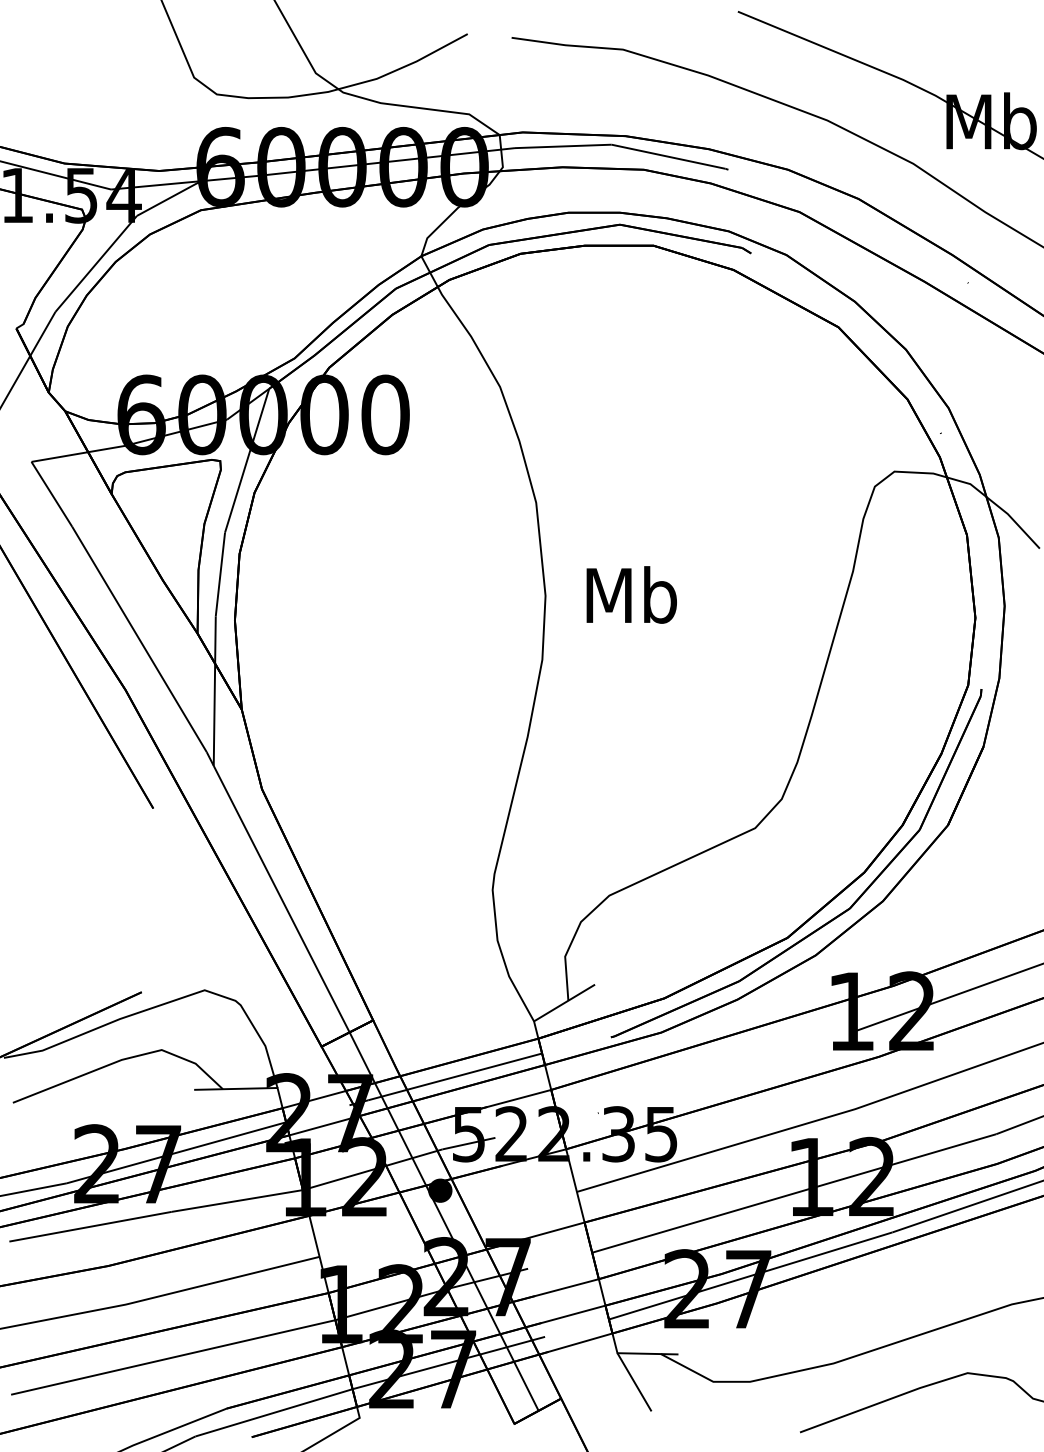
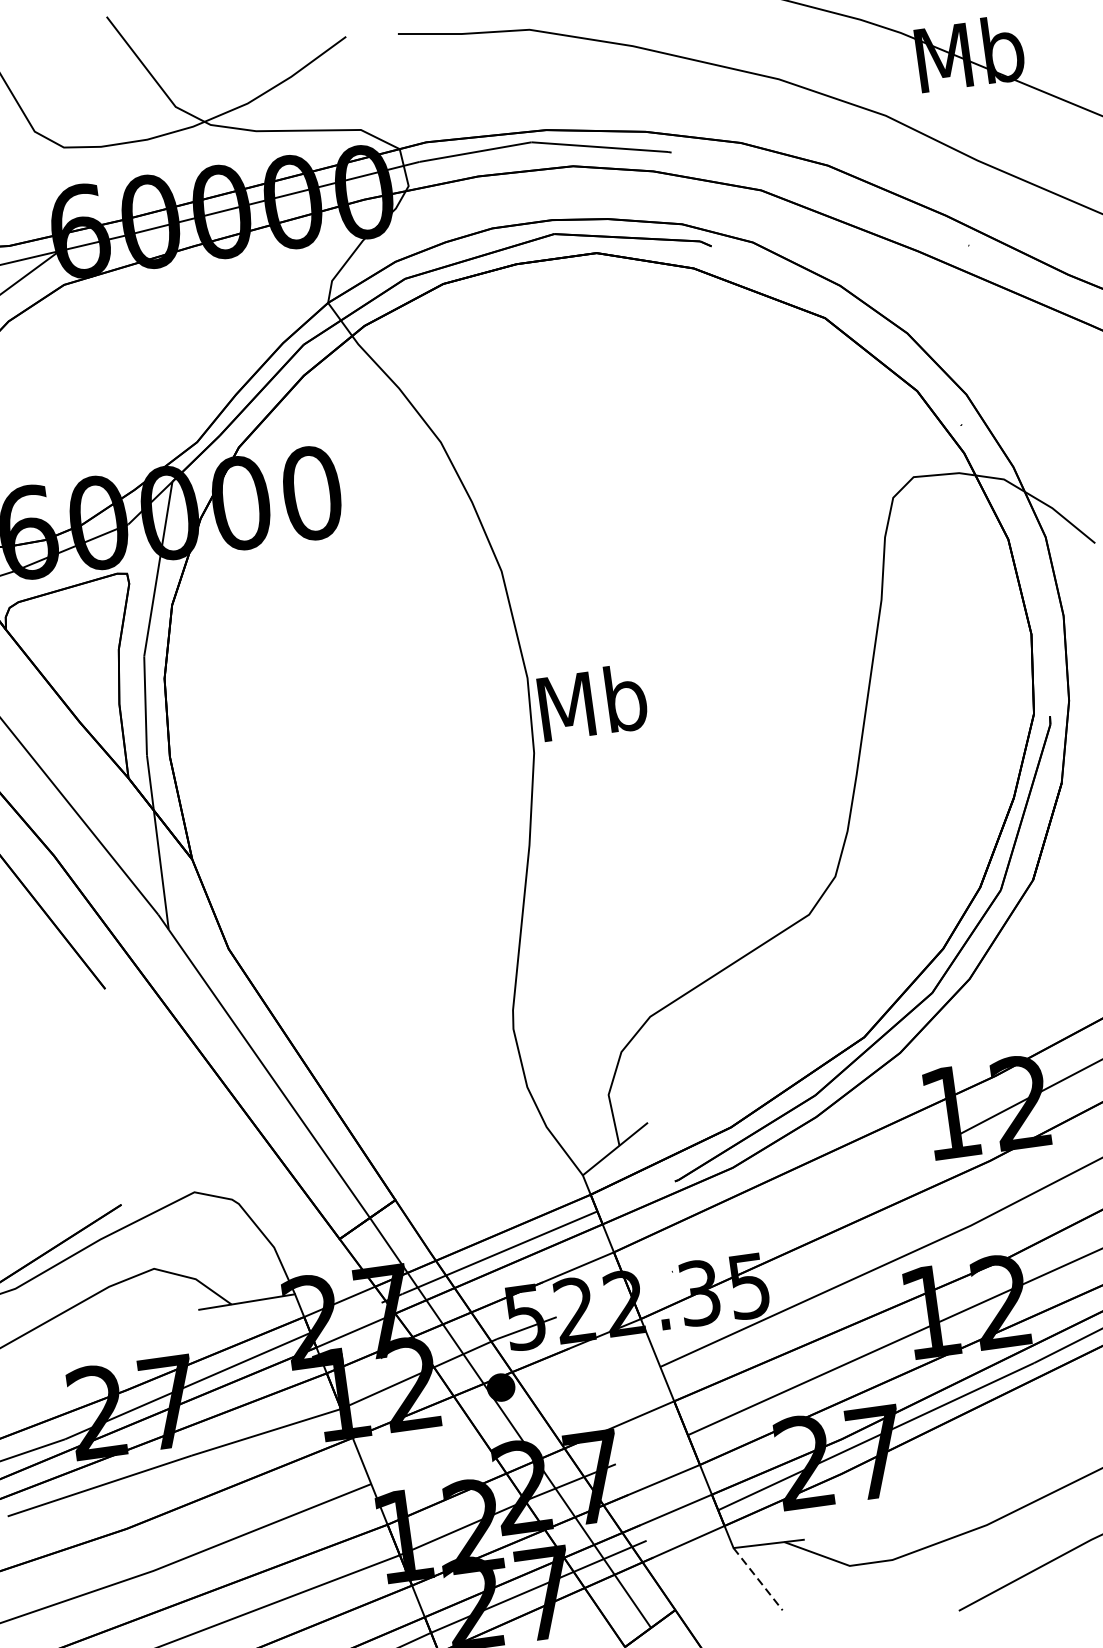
text: (631, 594) -> (592, 701), moved
line: (634, 1382) -> (758, 1579), solid -> dashed

